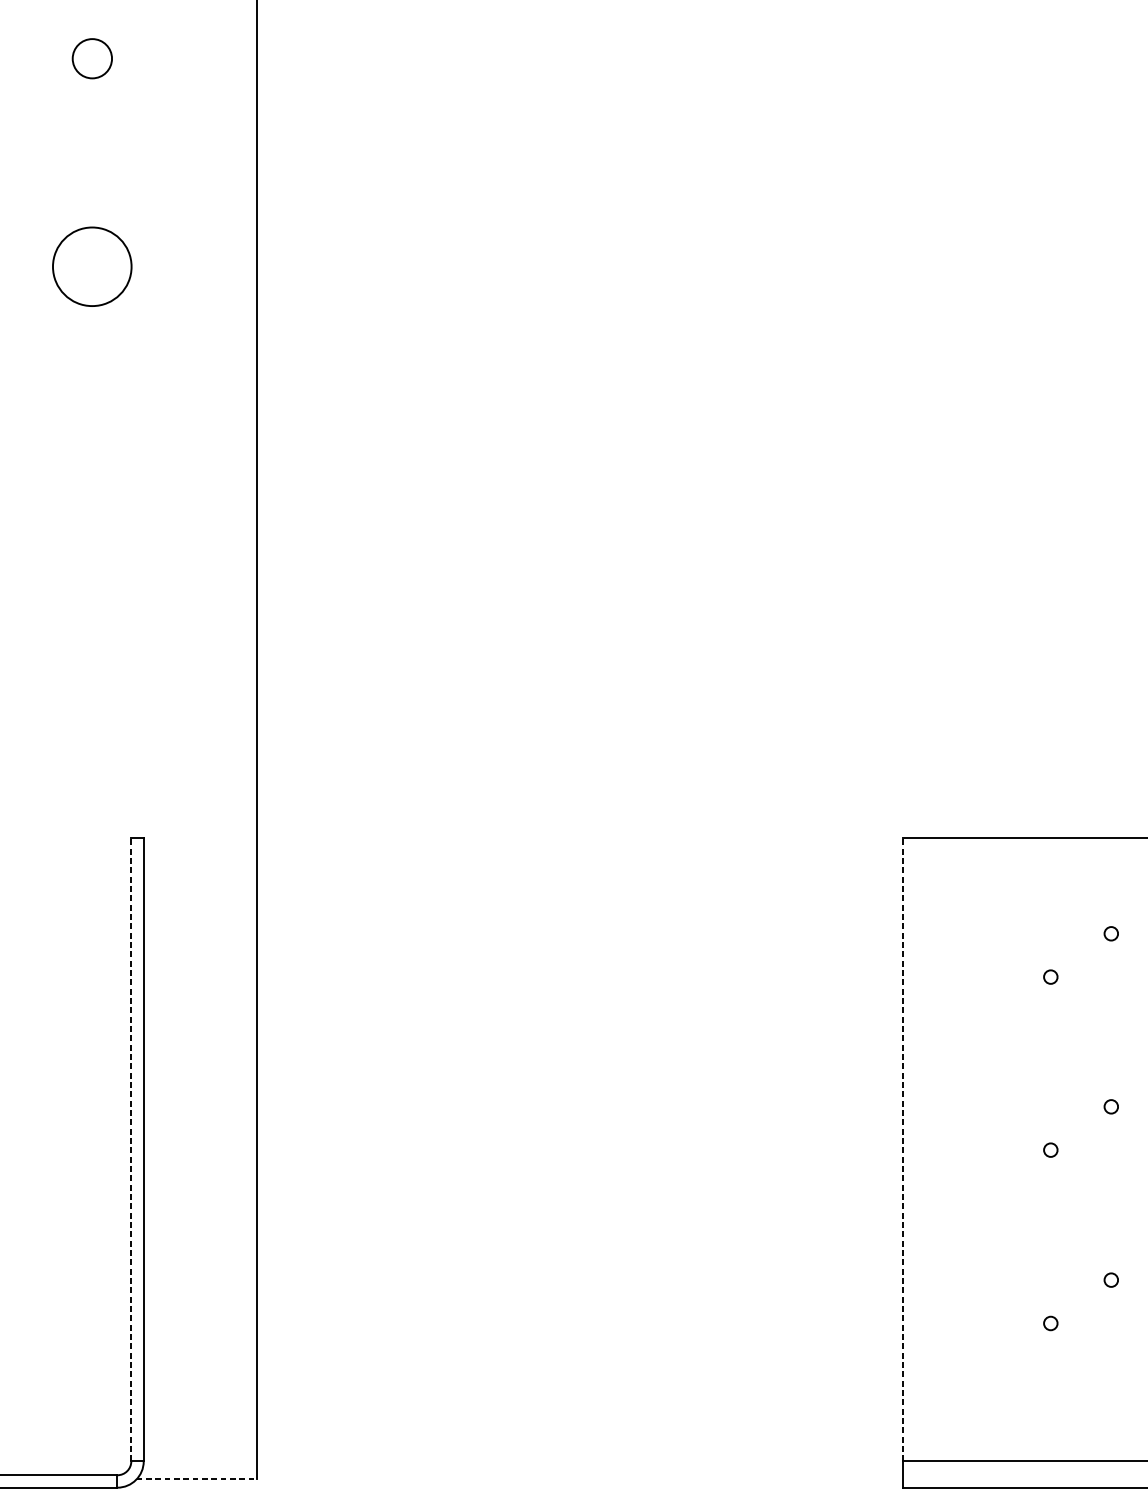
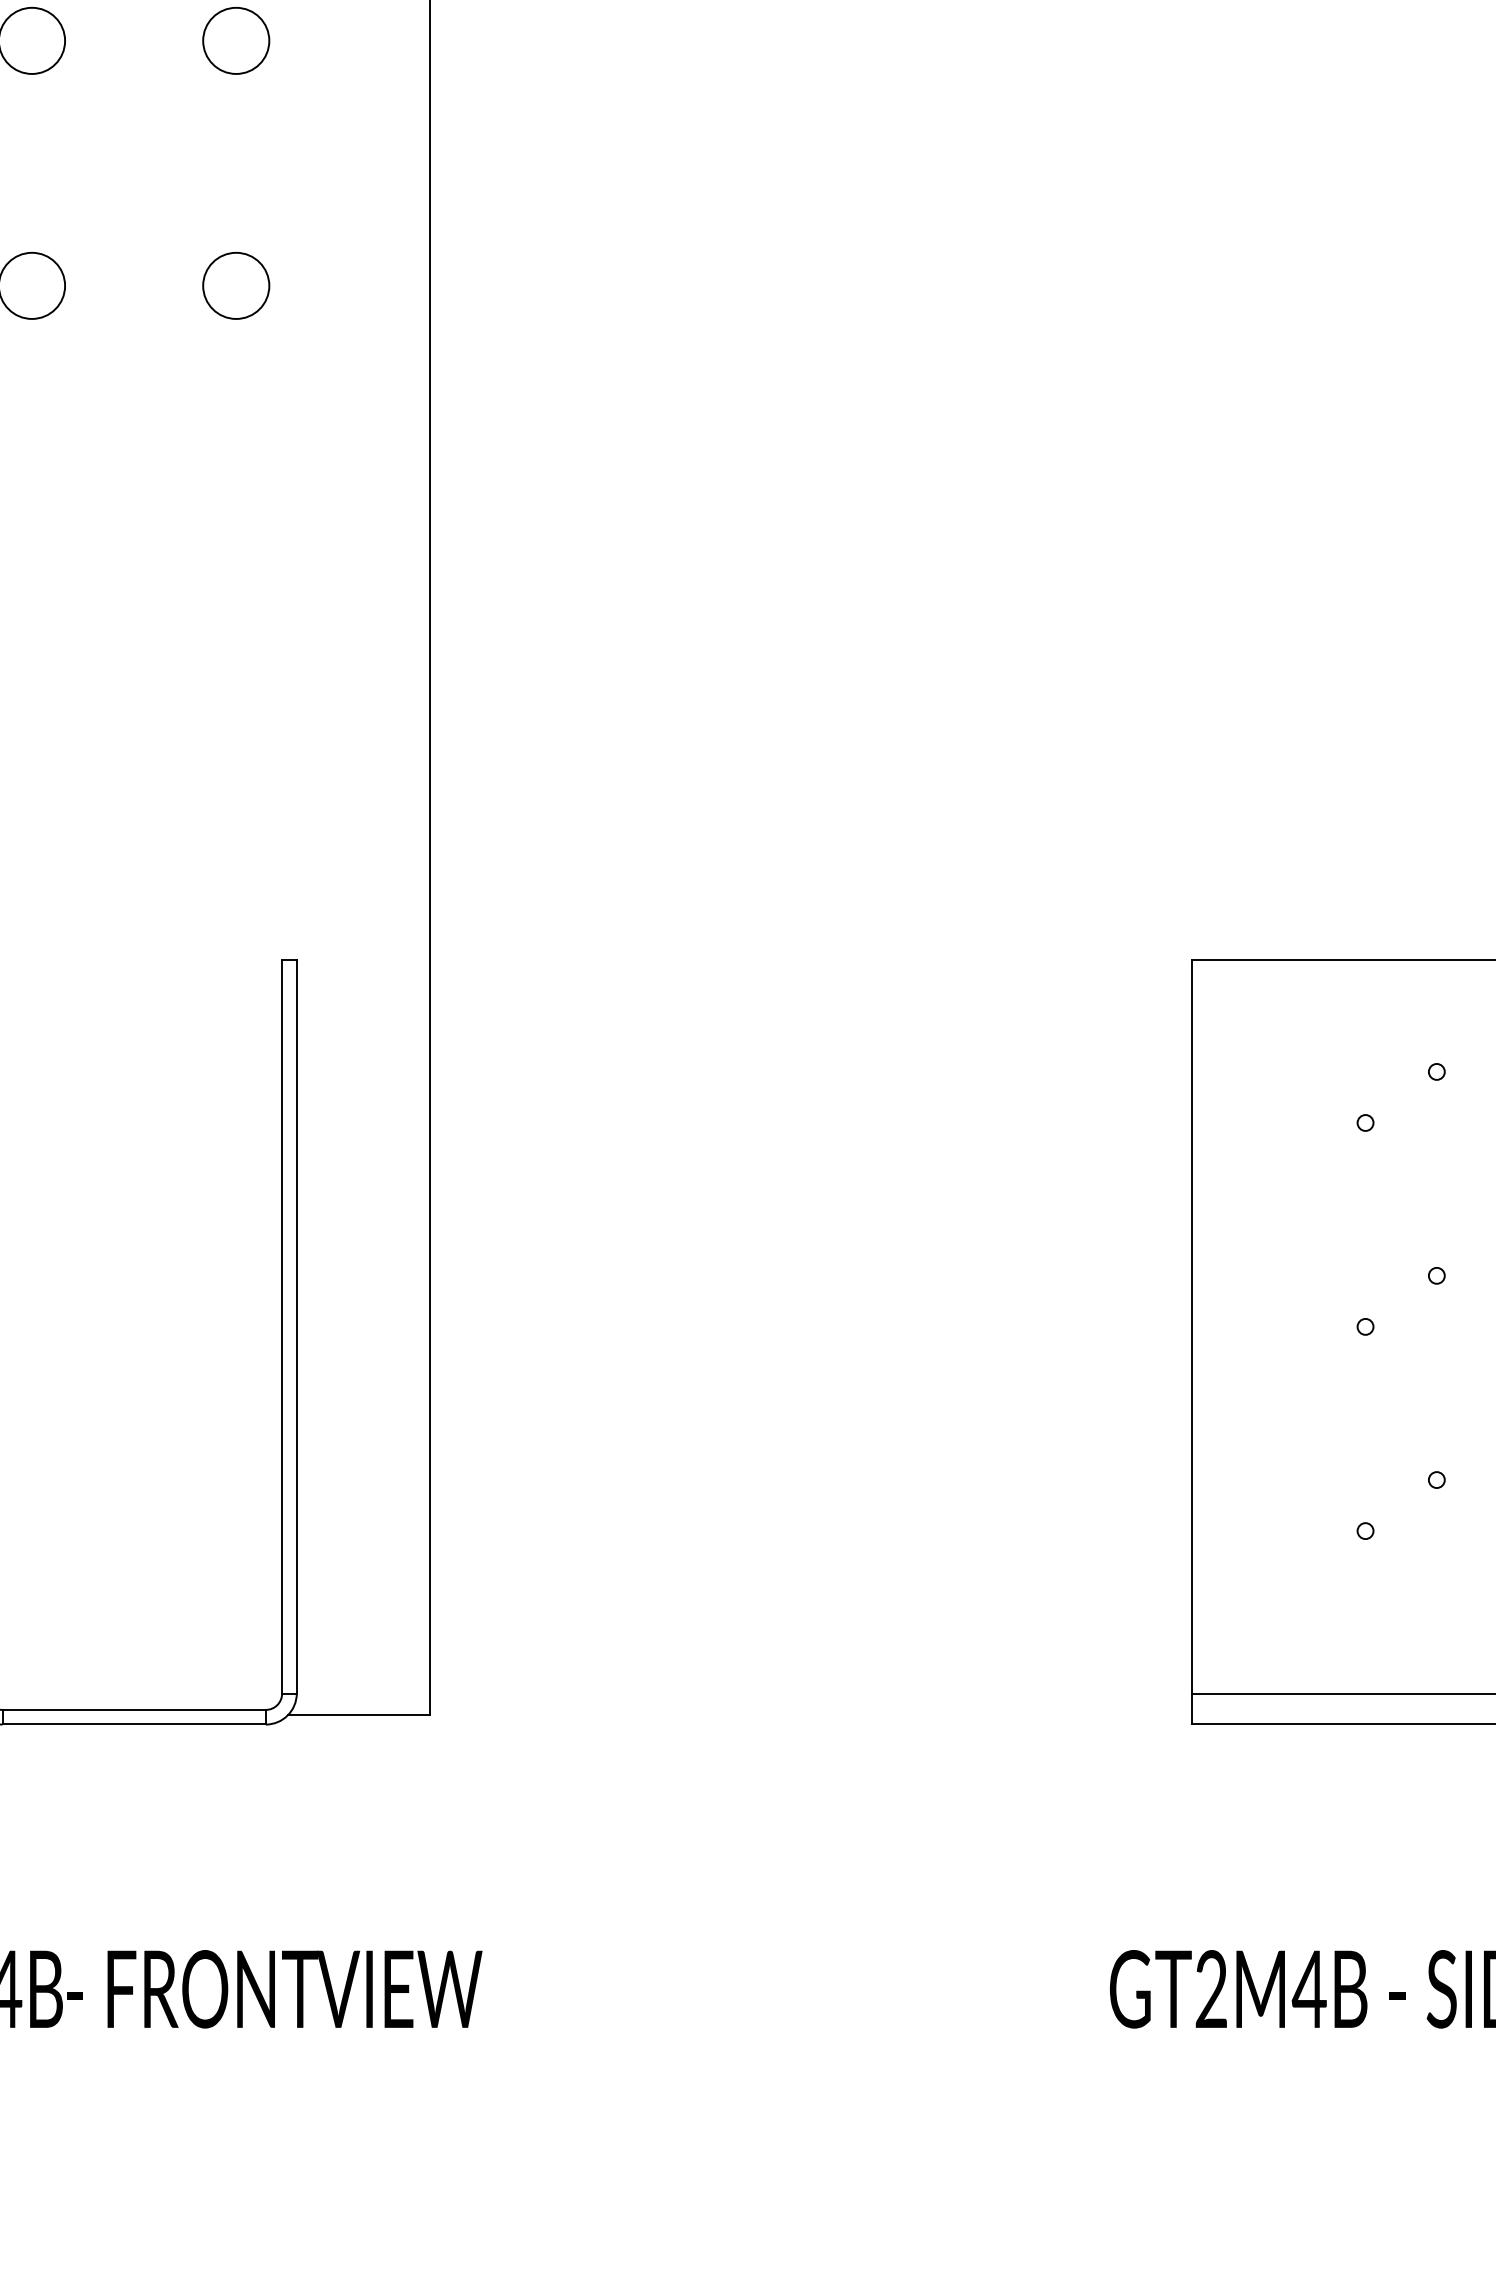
circle: (92, 58) -> (236, 40), size x1.43
circle: (92, 266) -> (236, 285), size x0.71
line: (131, 1149) -> (282, 1326), dashed -> solid
line: (903, 1149) -> (1191, 1326), dashed -> solid
line: (196, 1479) -> (359, 1714), dashed -> solid

